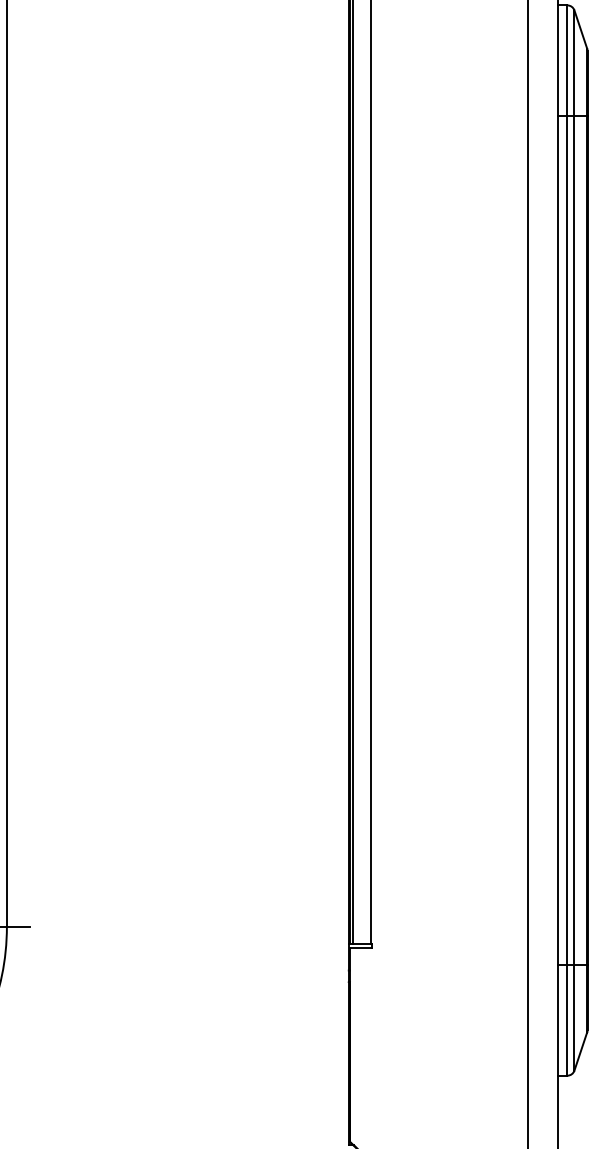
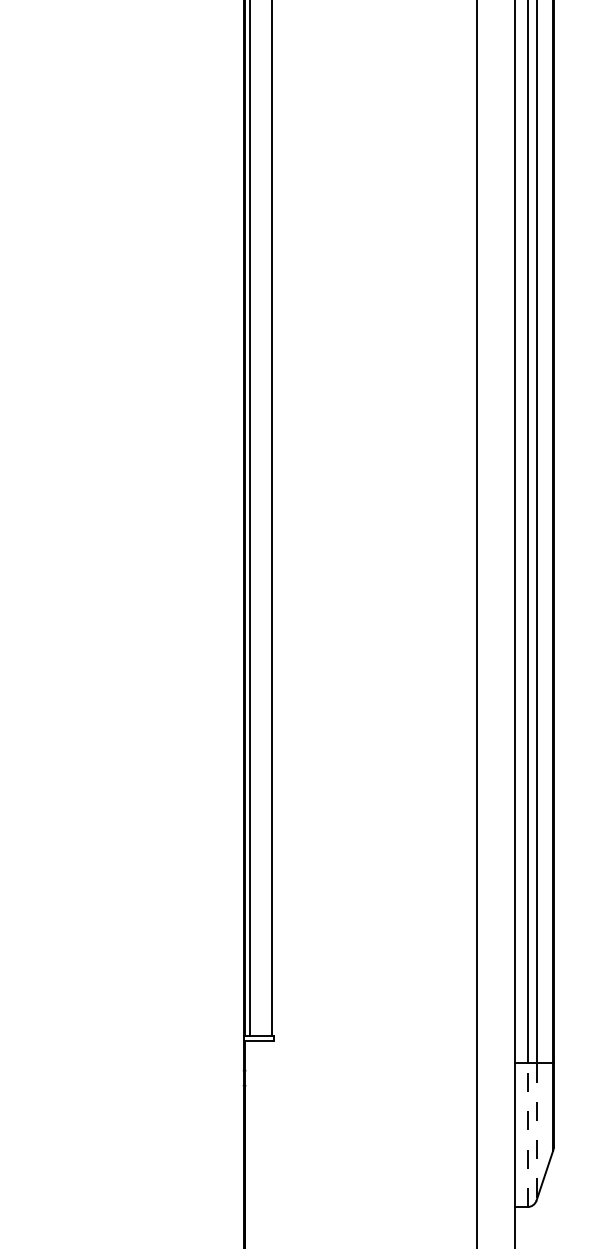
line: (574, 1017) -> (536, 1131), solid -> dashed
line: (567, 1019) -> (527, 1134), solid -> dashed

